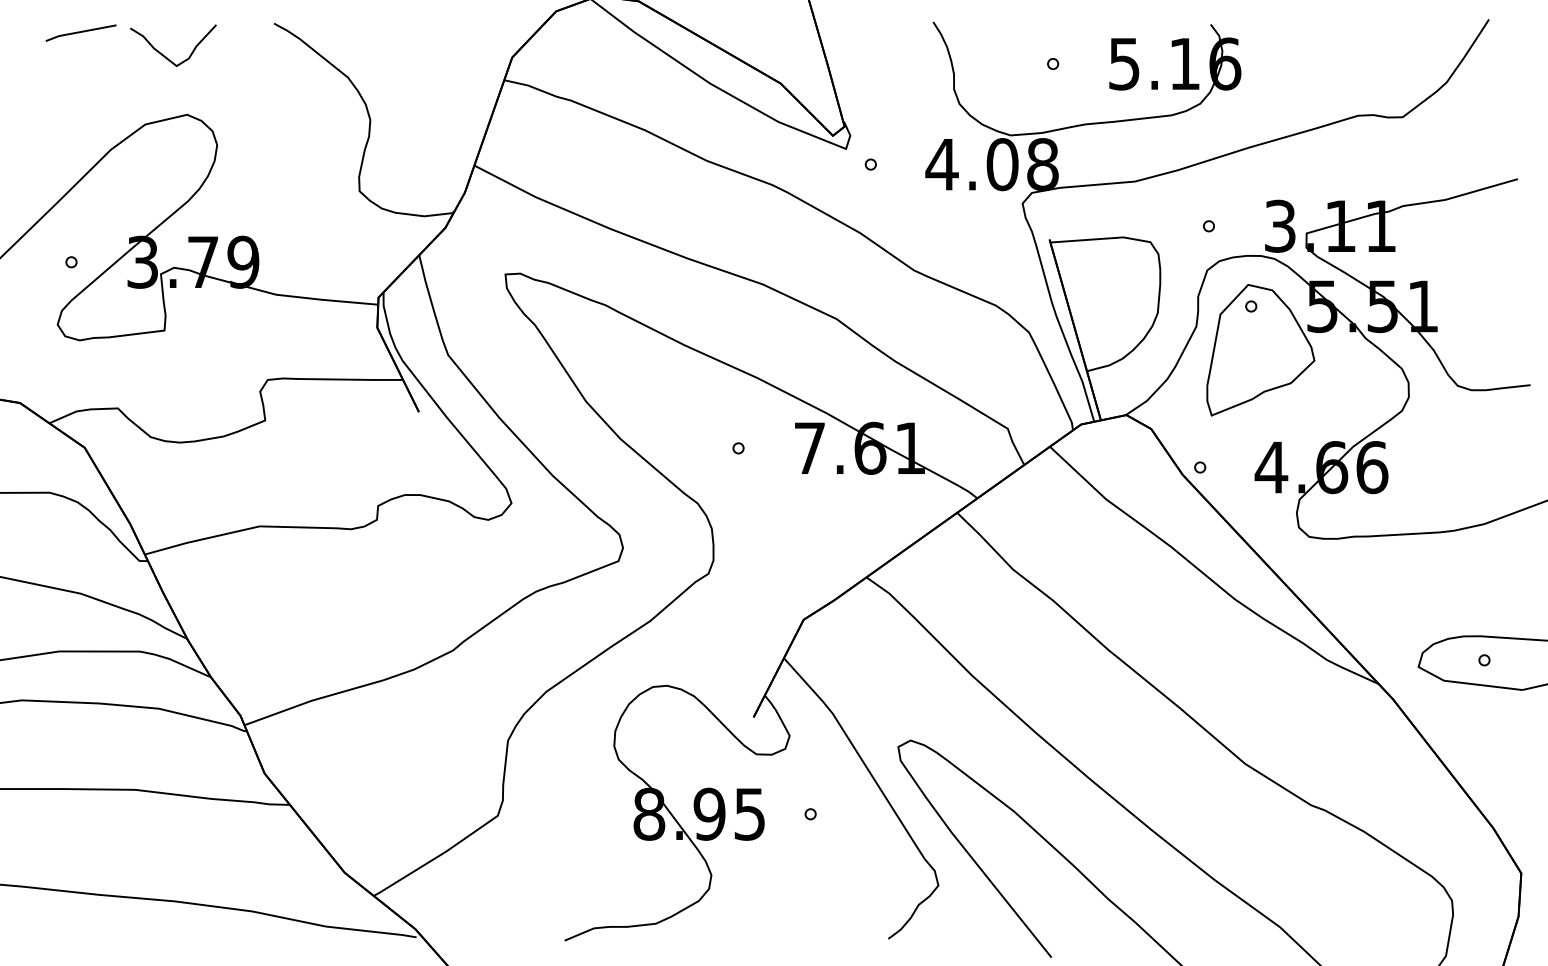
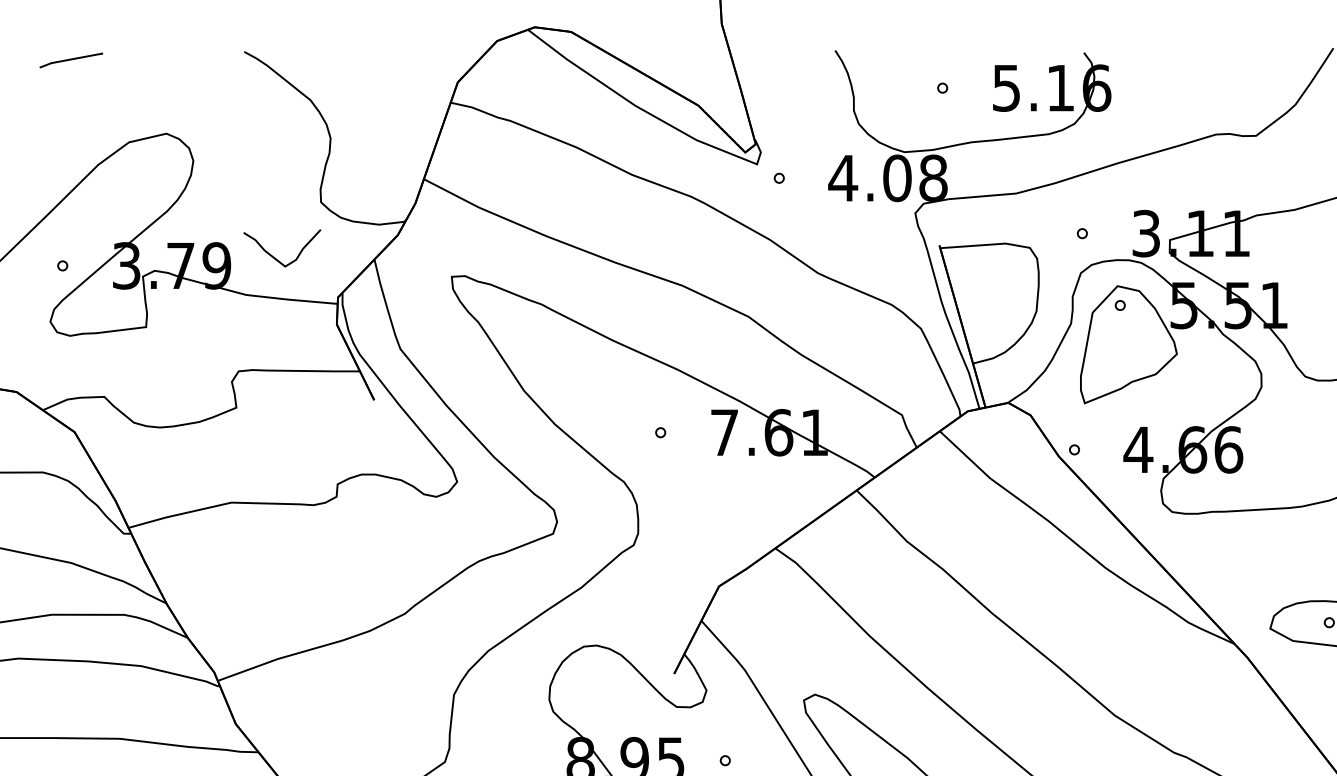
curve: (166, 56) -> (276, 258), moved

